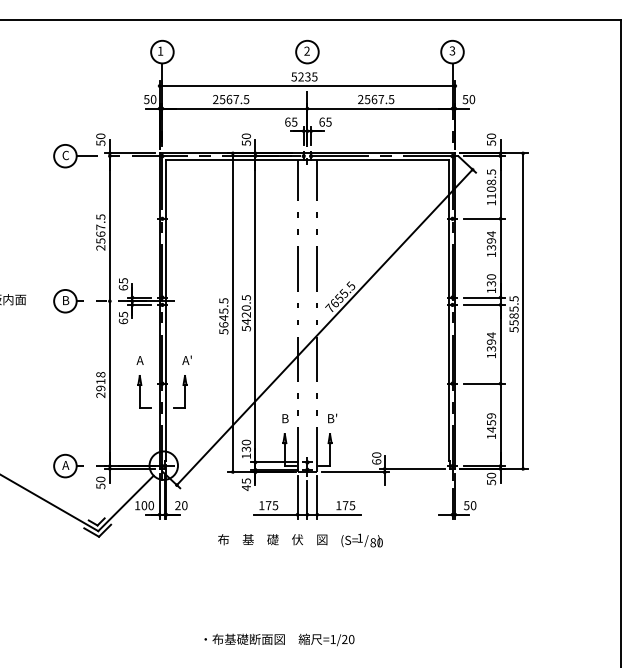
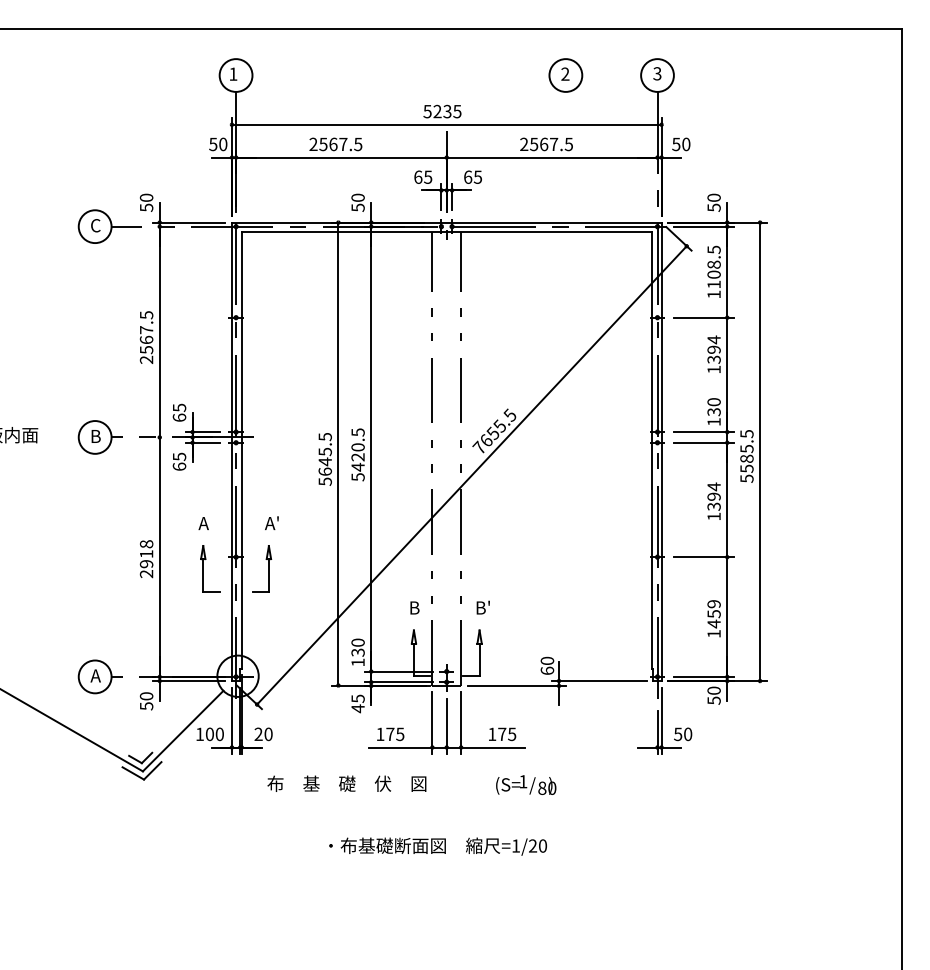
part: (307, 51) -> (565, 74), moved
text: (272, 539) -> (346, 783), moved
text: (279, 639) -> (438, 845), moved

